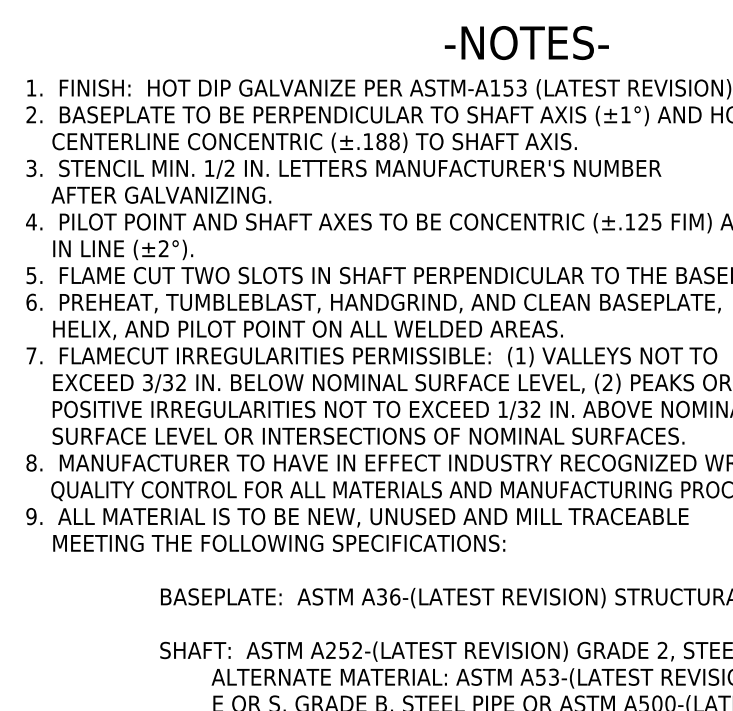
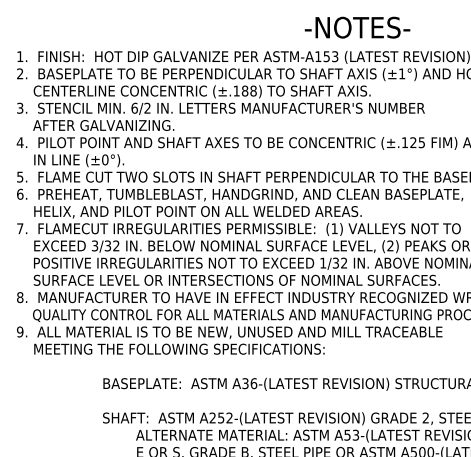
text: (526, 42) -> (357, 27), moved
text: (209, 167) -> (134, 107), 1/2 -> 6/2
text: (164, 248) -> (105, 159), (±2°). -> (±0°).

